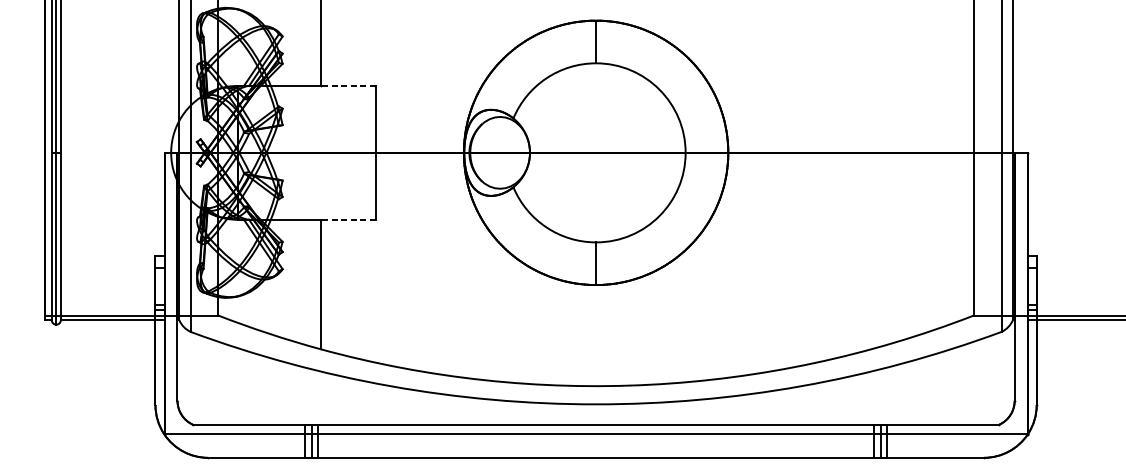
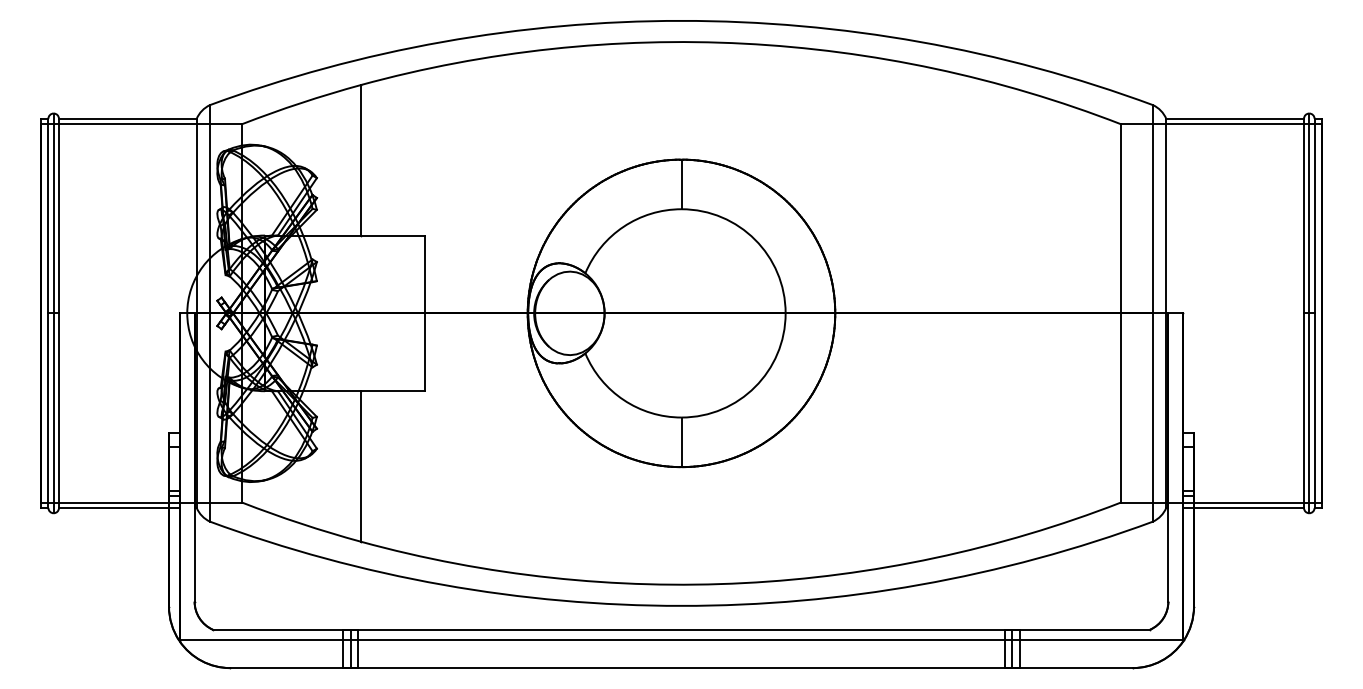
line: (347, 85) -> (392, 235), dashed -> solid
line: (347, 220) -> (392, 391), dashed -> solid

